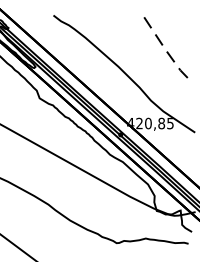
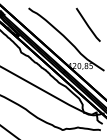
line: (165, 47) -> (88, 25), dashed -> solid

